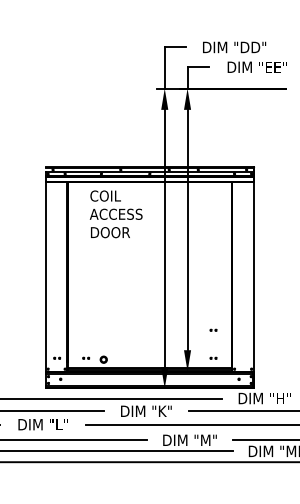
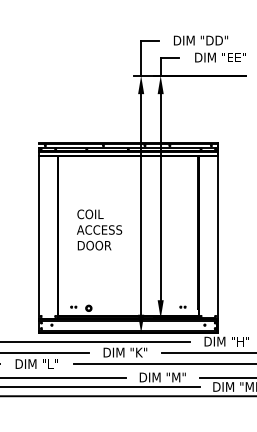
text: (115, 214) -> (98, 230), moved
part: (213, 329) -> (182, 282), removed
part: (56, 357) -> (48, 306), removed

